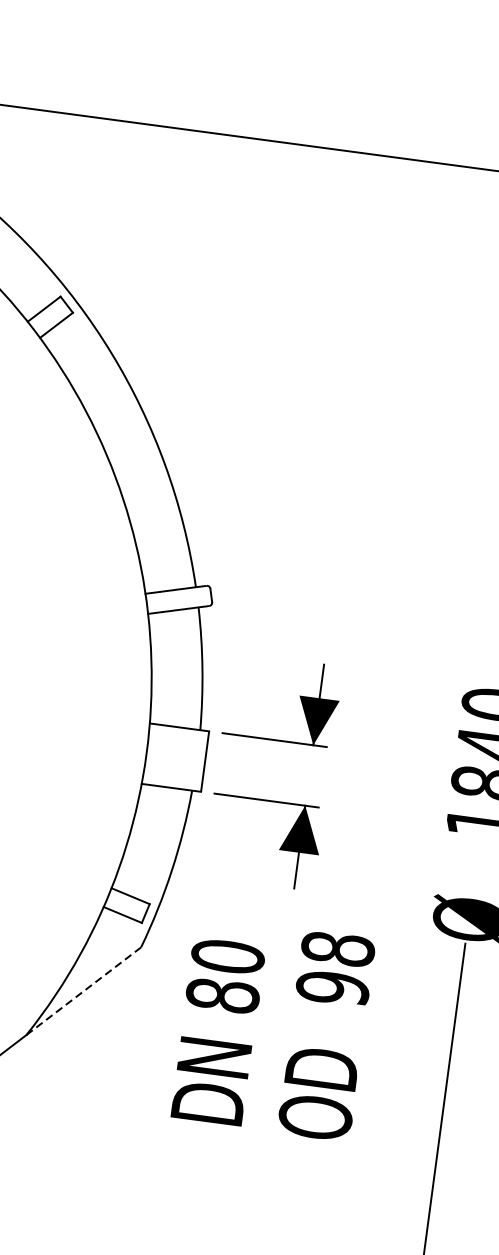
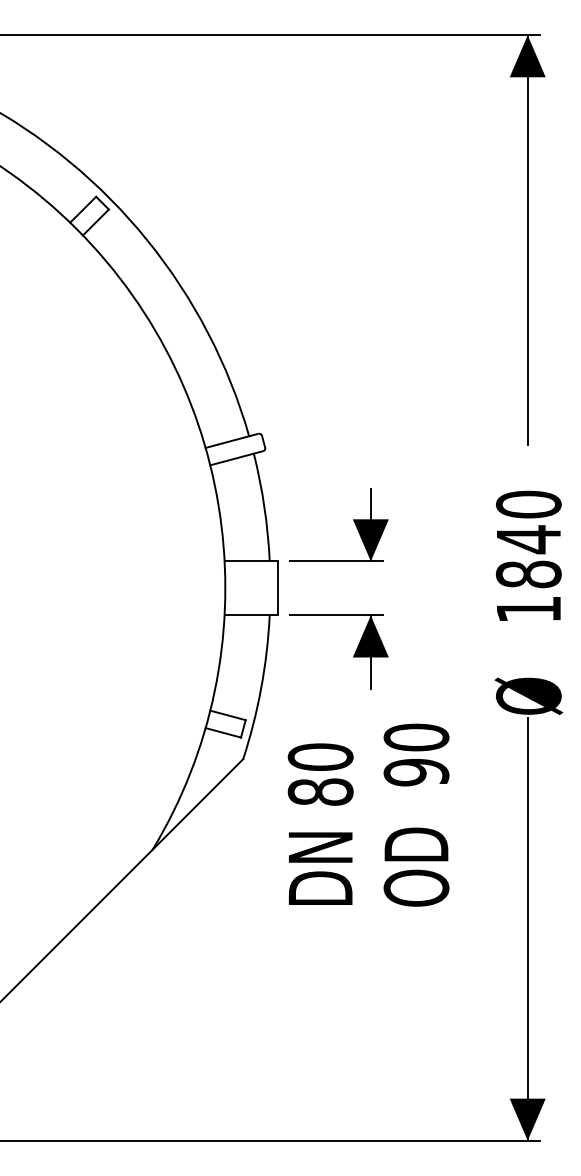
text: (338, 949) -> (416, 737), 98 -> 90
line: (83, 991) -> (197, 804), dashed -> solid

